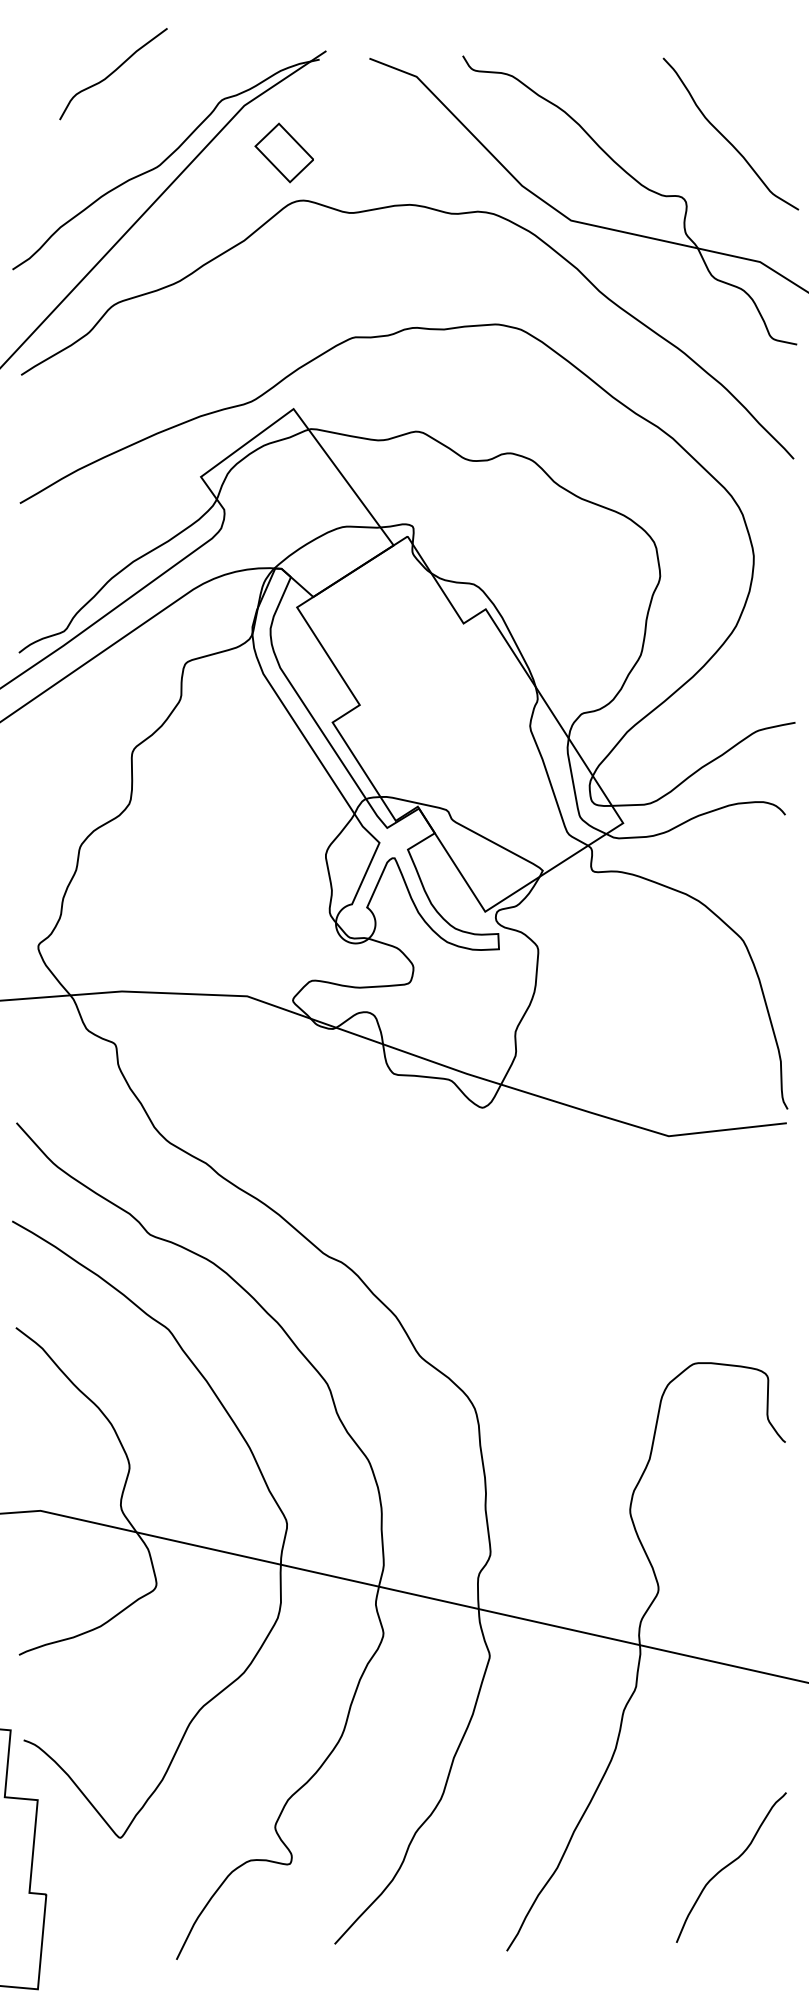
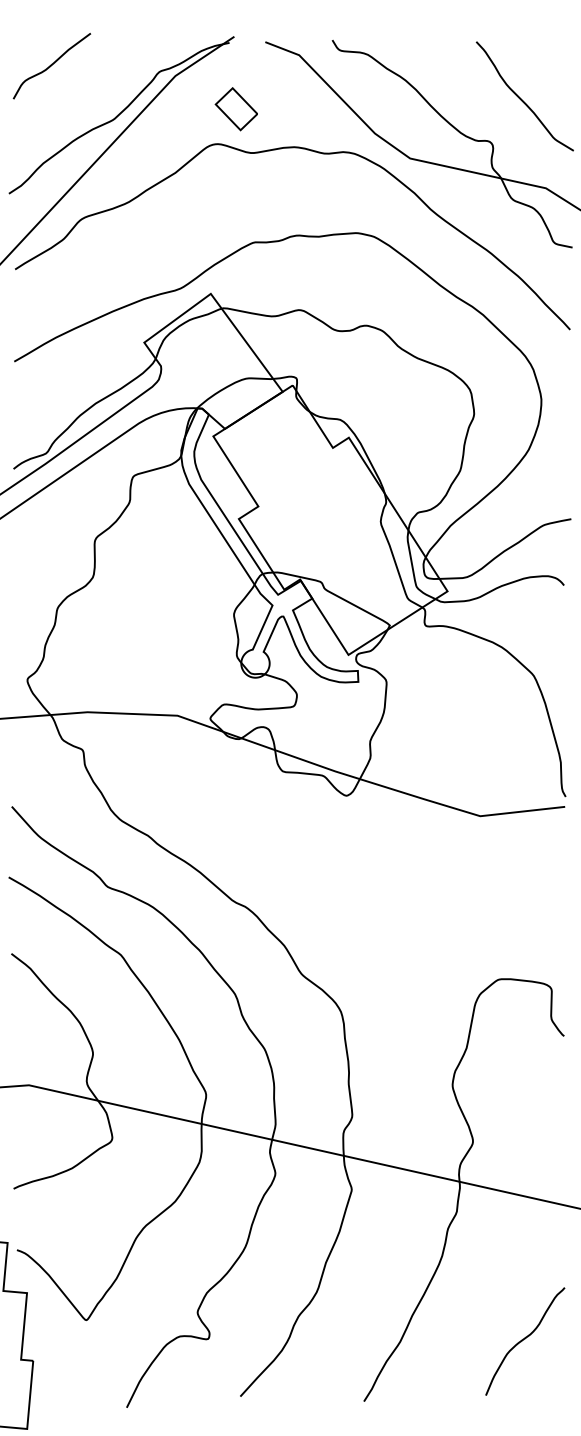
curve: (113, 73) -> (52, 65), moved
part: (283, 152) -> (235, 108), moved

